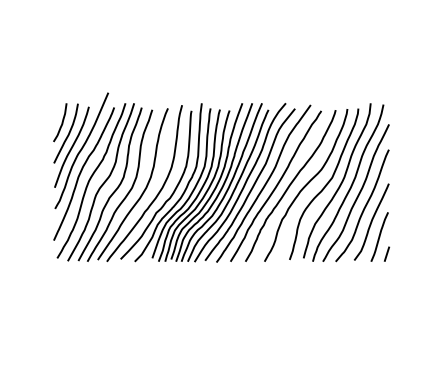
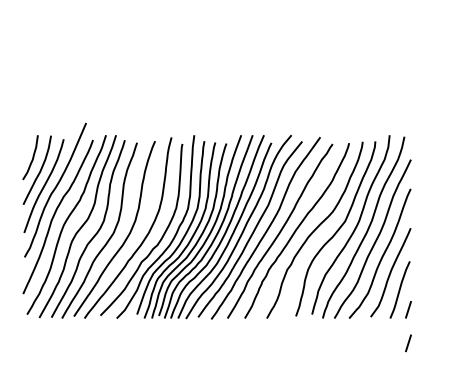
line: (386, 282) -> (407, 342), added

